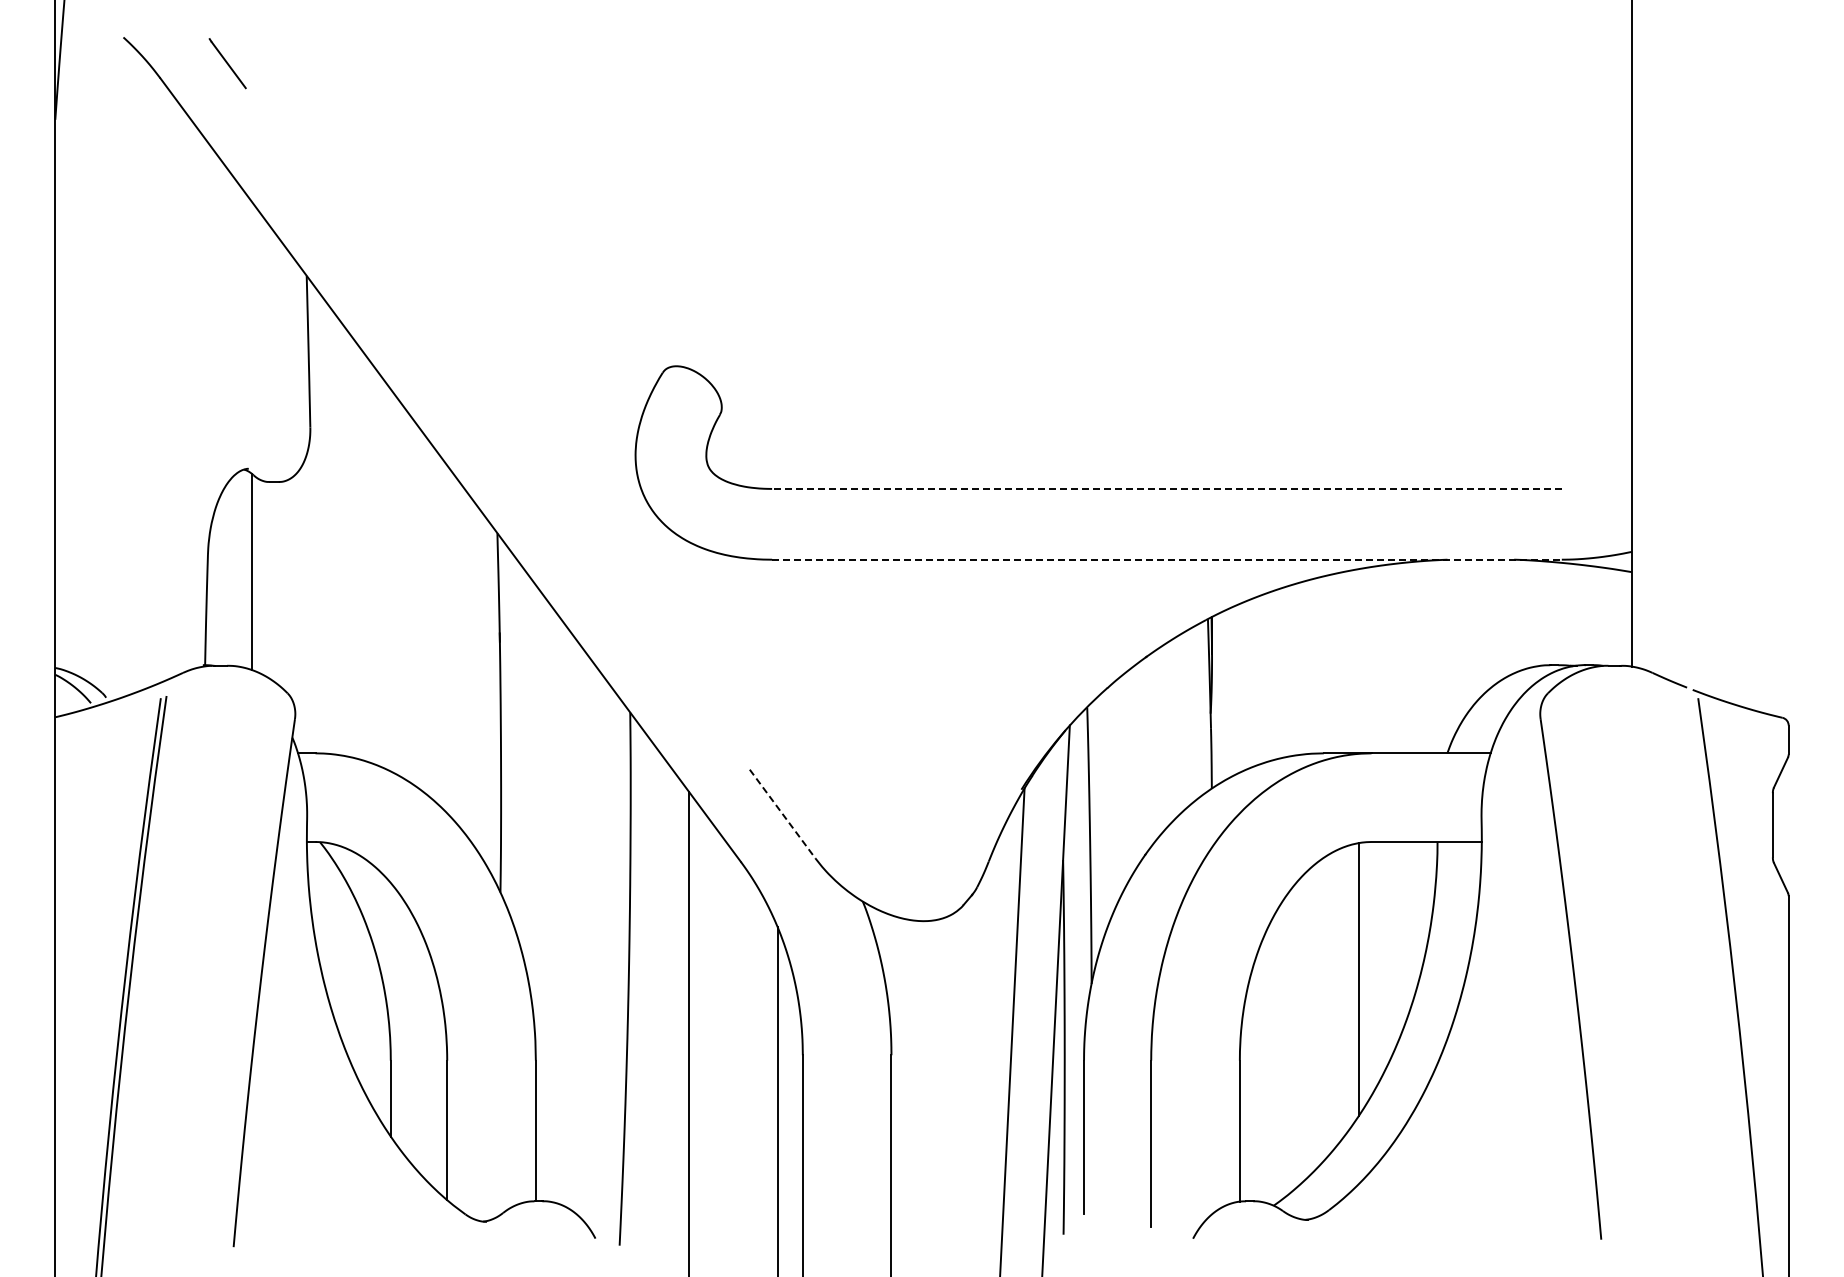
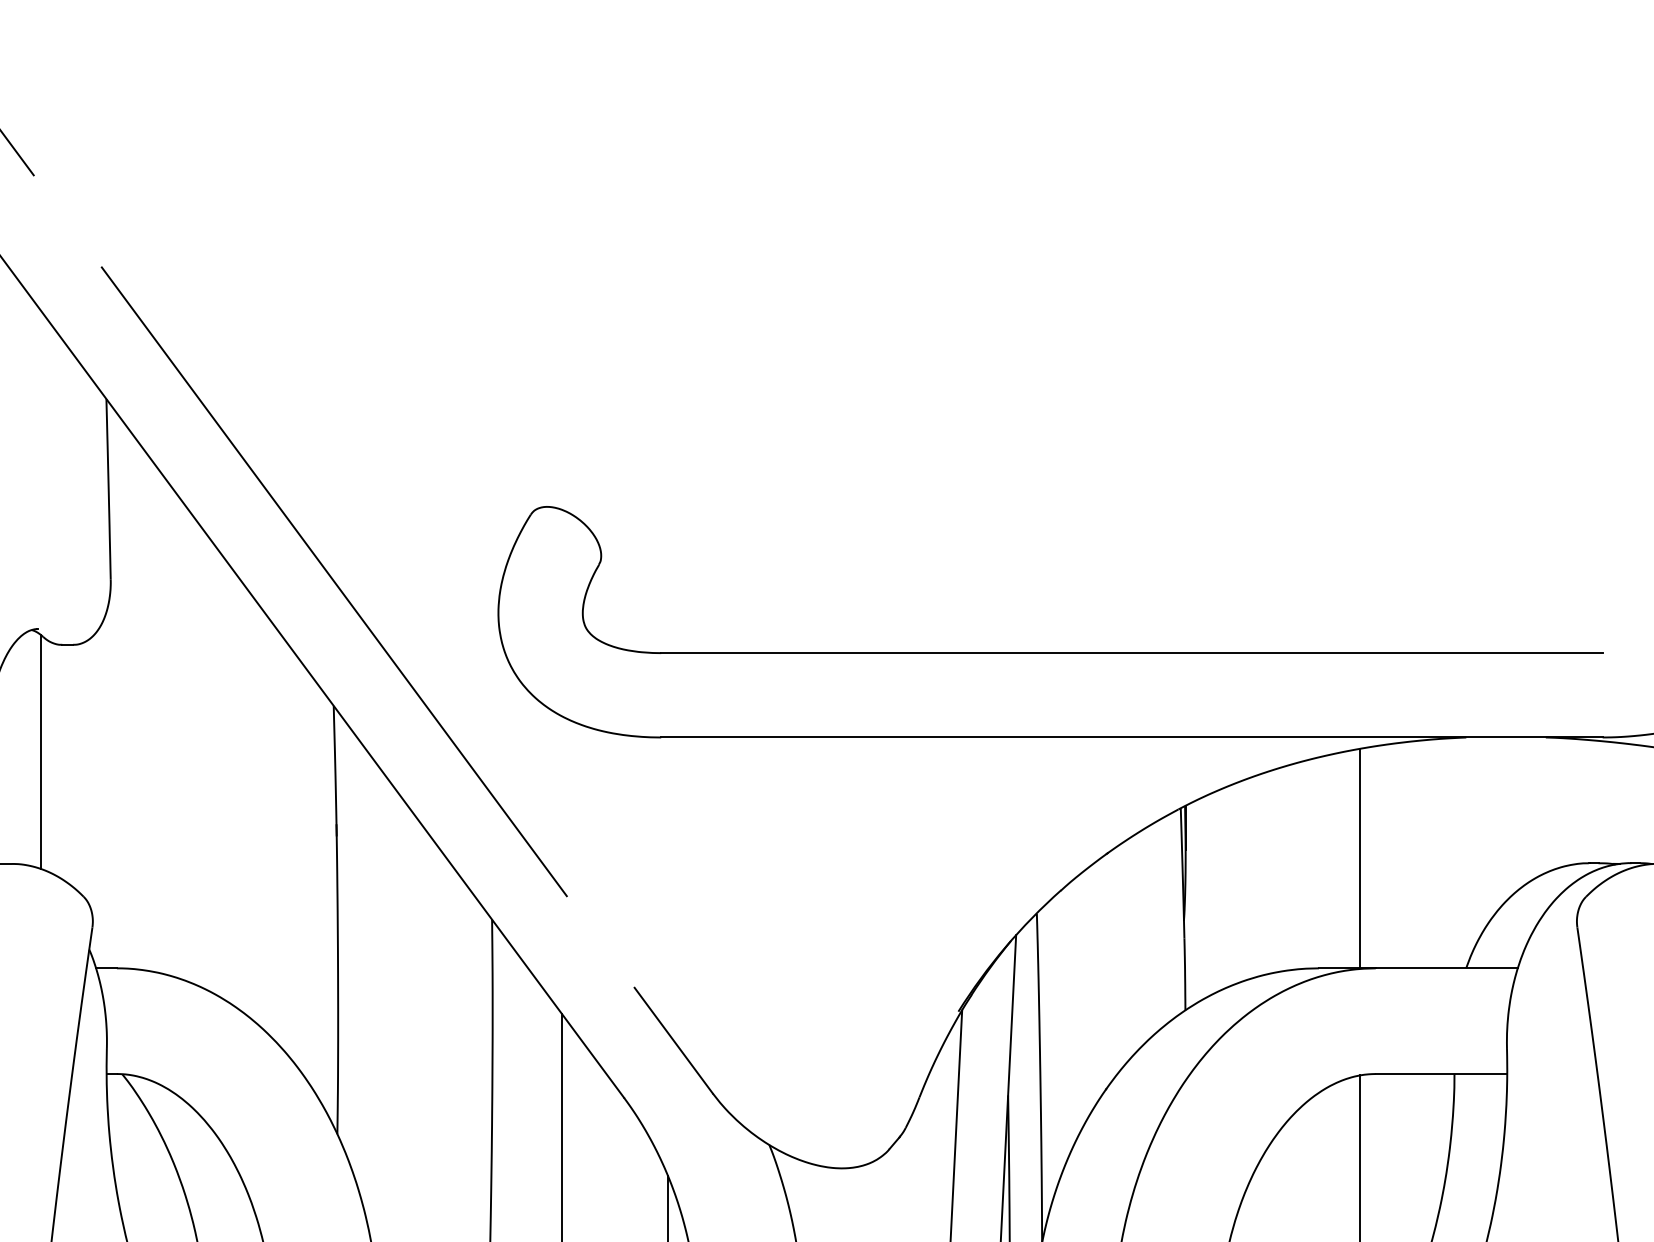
line: (497, 428) -> (333, 581), added
line: (1166, 488) -> (1131, 652), dashed -> solid
line: (1166, 559) -> (1131, 737), dashed -> solid
line: (1358, 661) -> (1360, 858), added
line: (782, 814) -> (673, 1041), dashed -> solid

